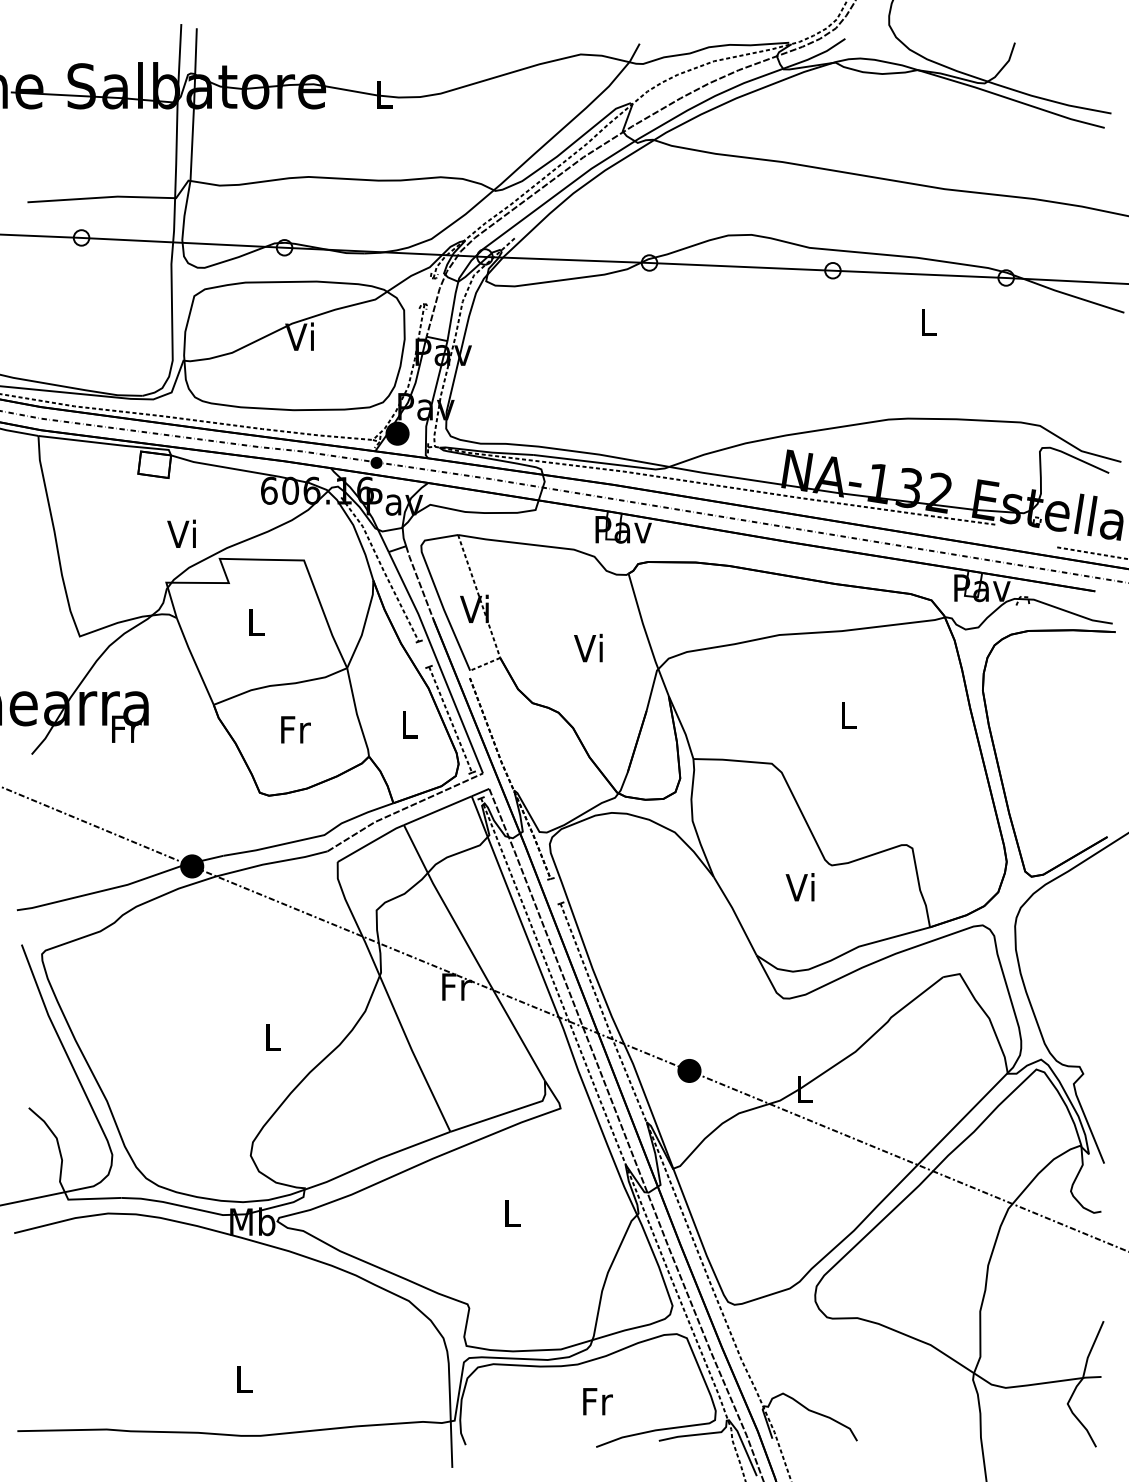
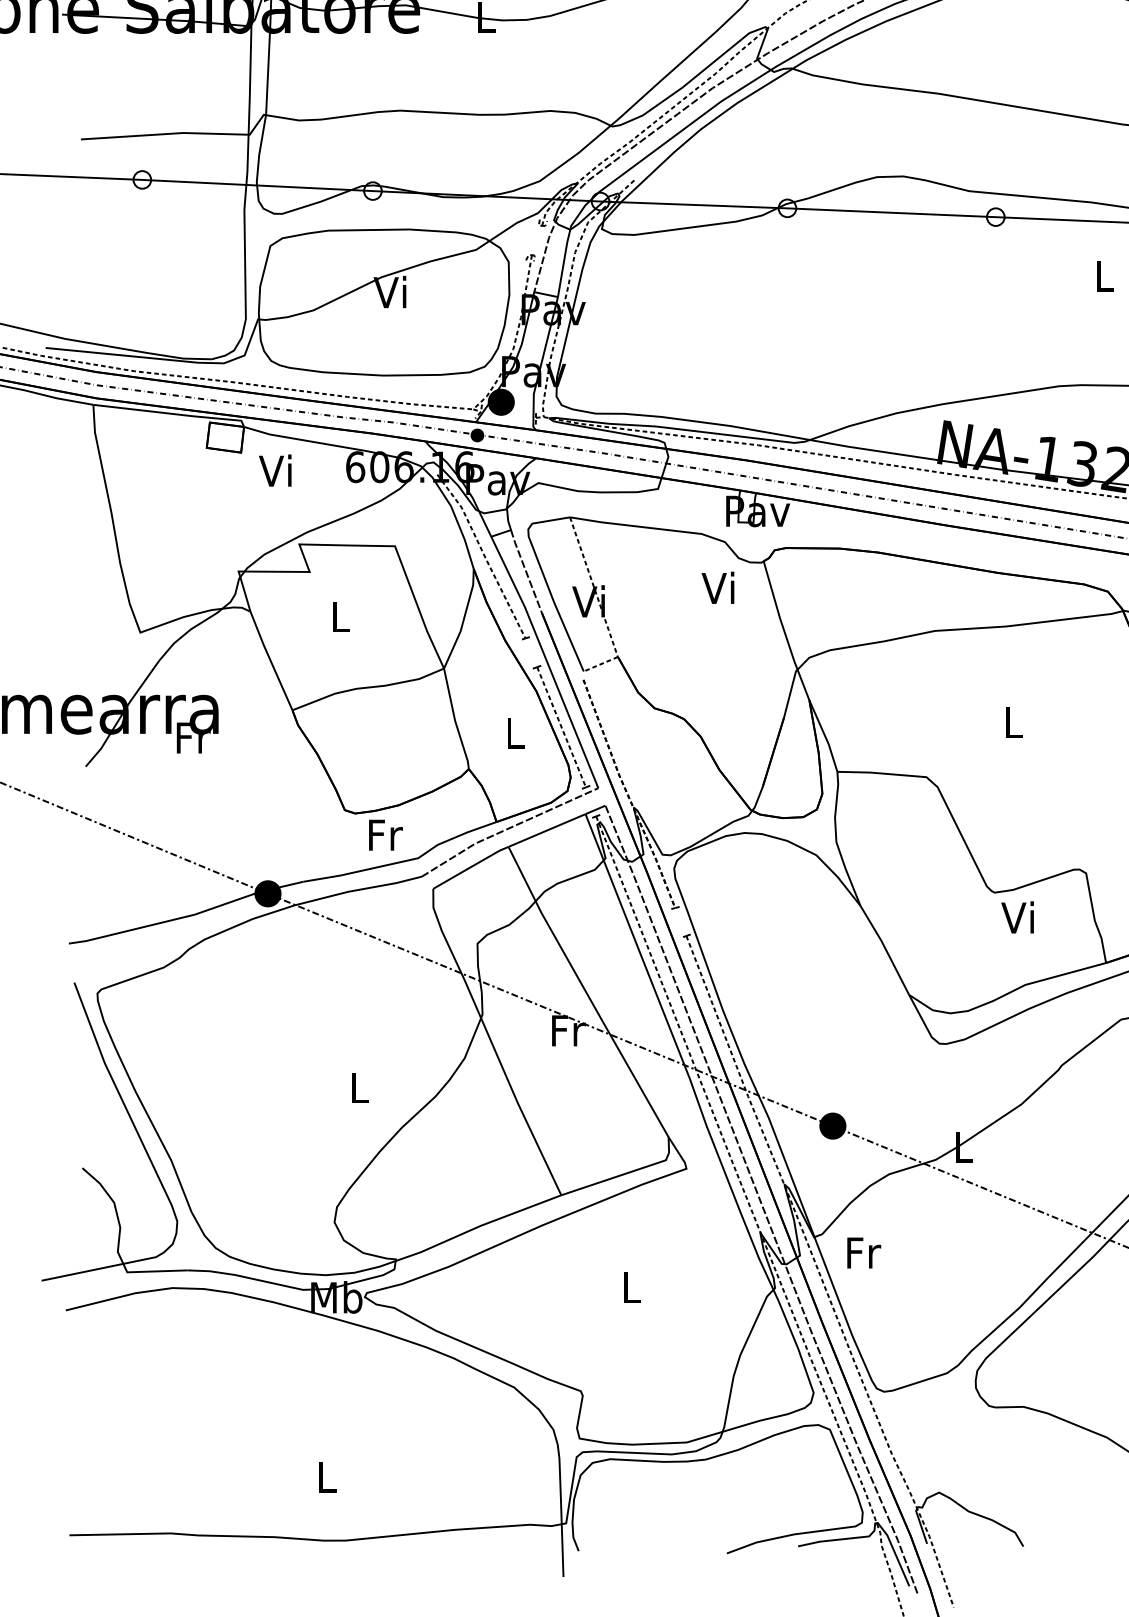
text: (181, 533) -> (275, 470), moved
text: (588, 647) -> (718, 587), moved
text: (295, 729) -> (385, 834), moved
text: (799, 887) -> (1016, 917), moved
text: (597, 1401) -> (863, 1252), moved

